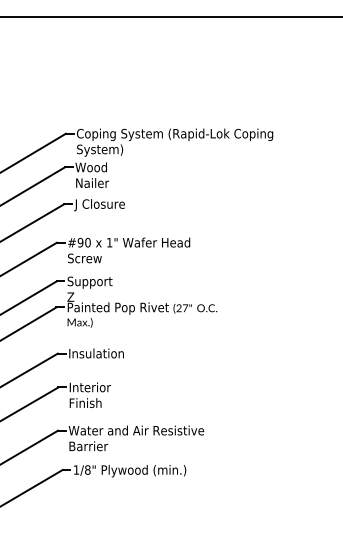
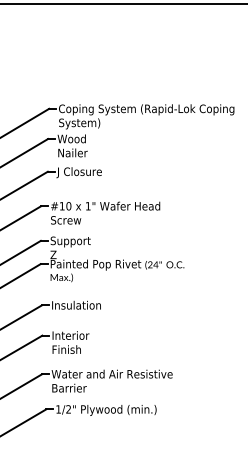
text: (80, 242) -> (62, 206), #90 -> #10
text: (185, 308) -> (156, 265), (27" -> (24"
text: (87, 469) -> (68, 408), 1/8" -> 1/2"

